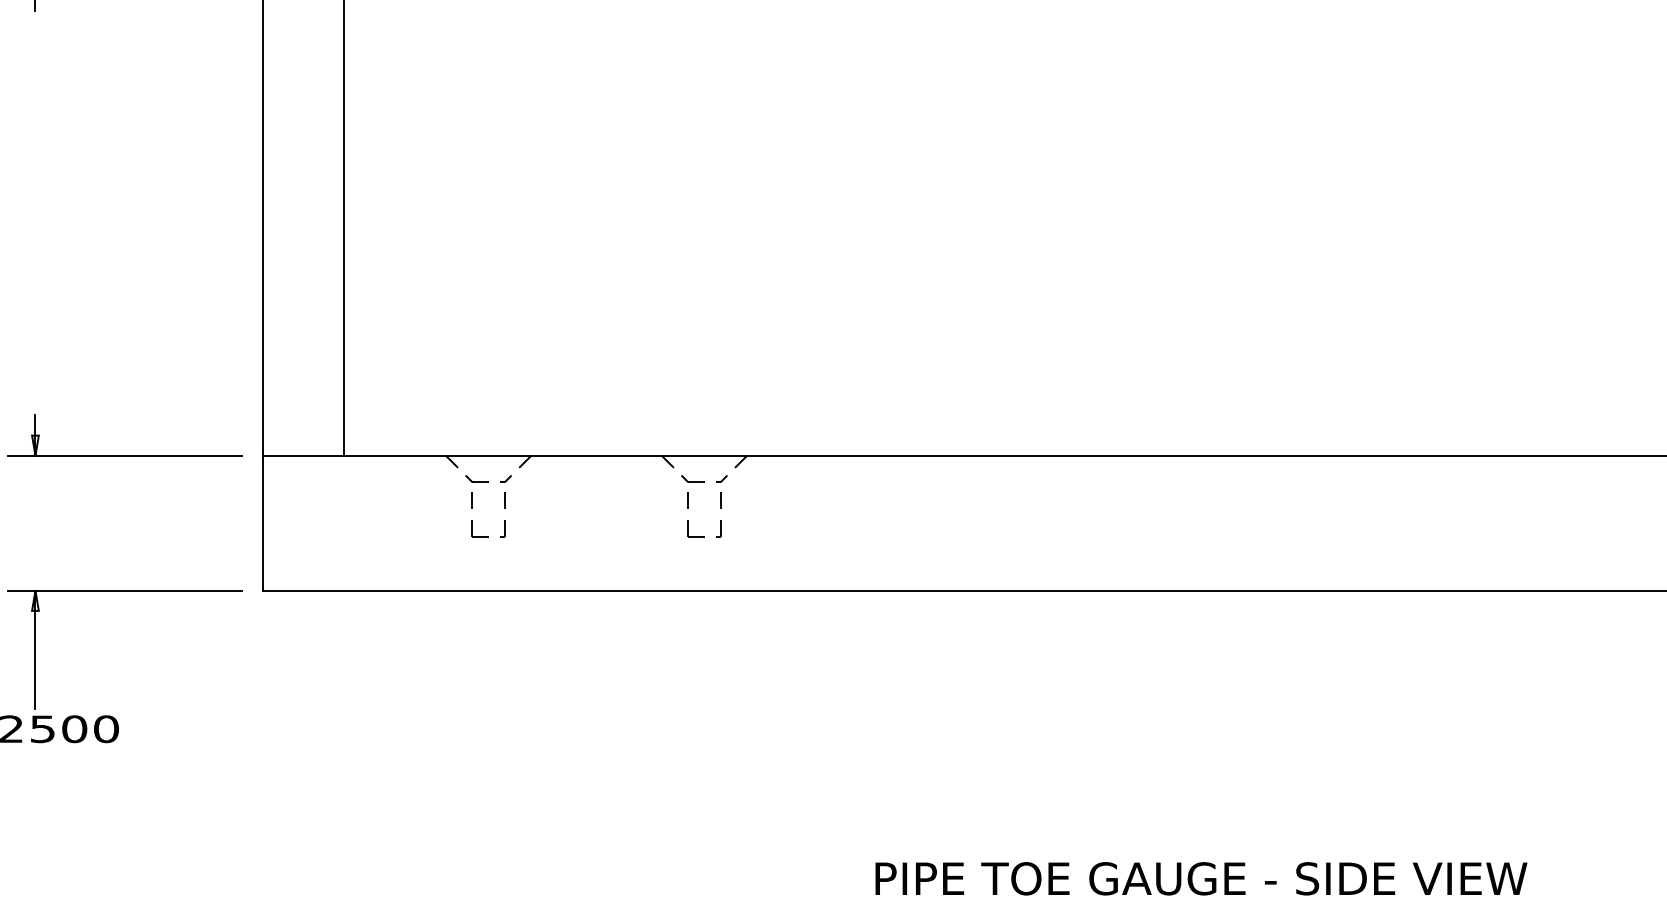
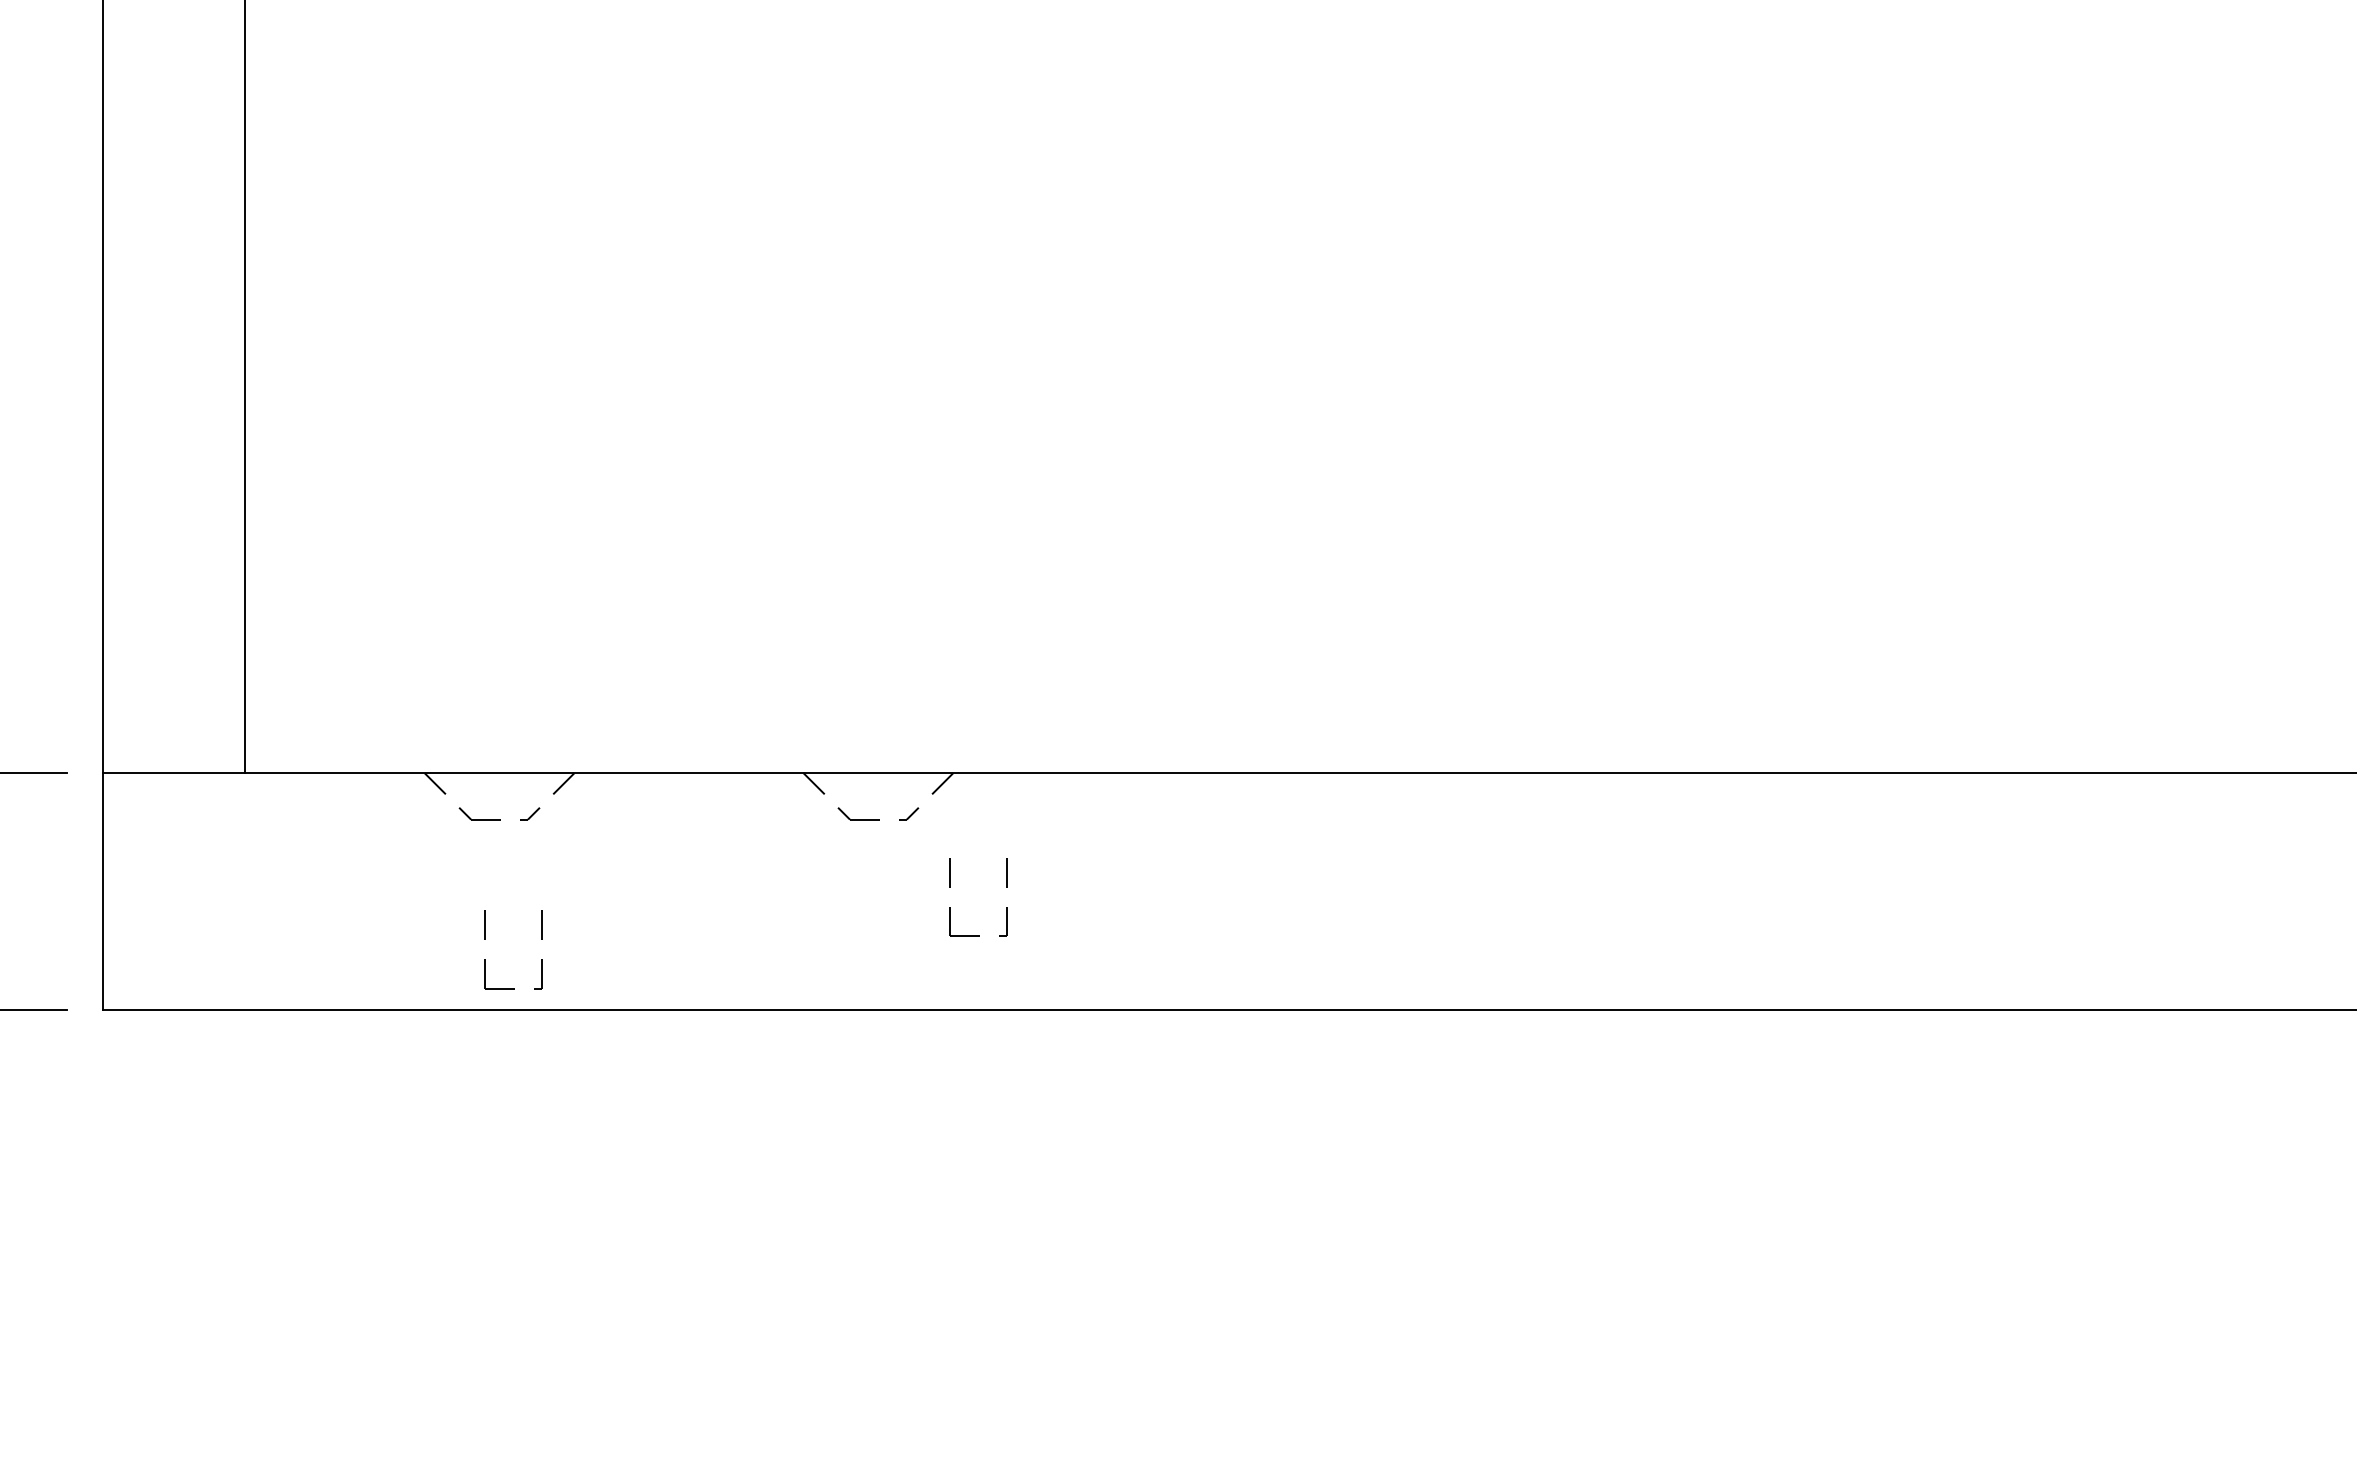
part: (472, 508) -> (485, 939), moved
part: (688, 508) -> (950, 886), moved

